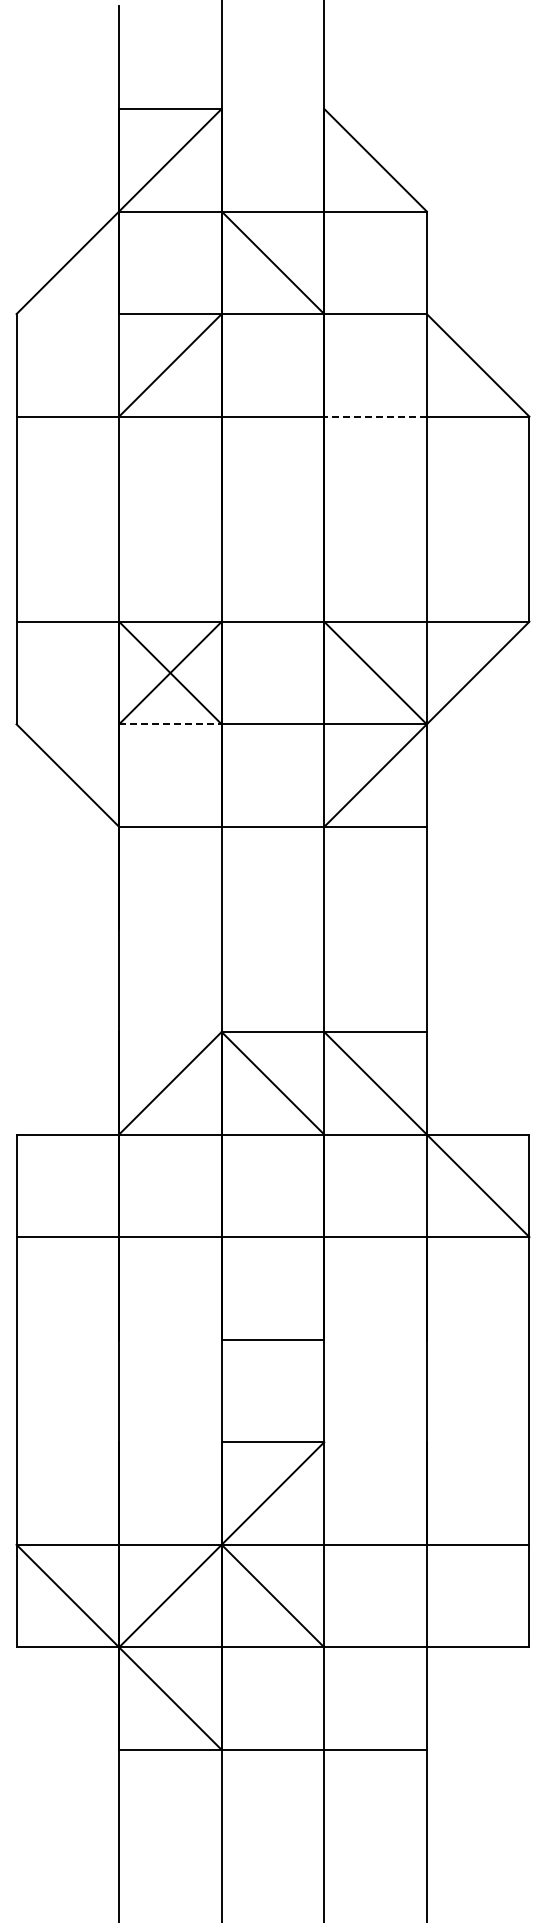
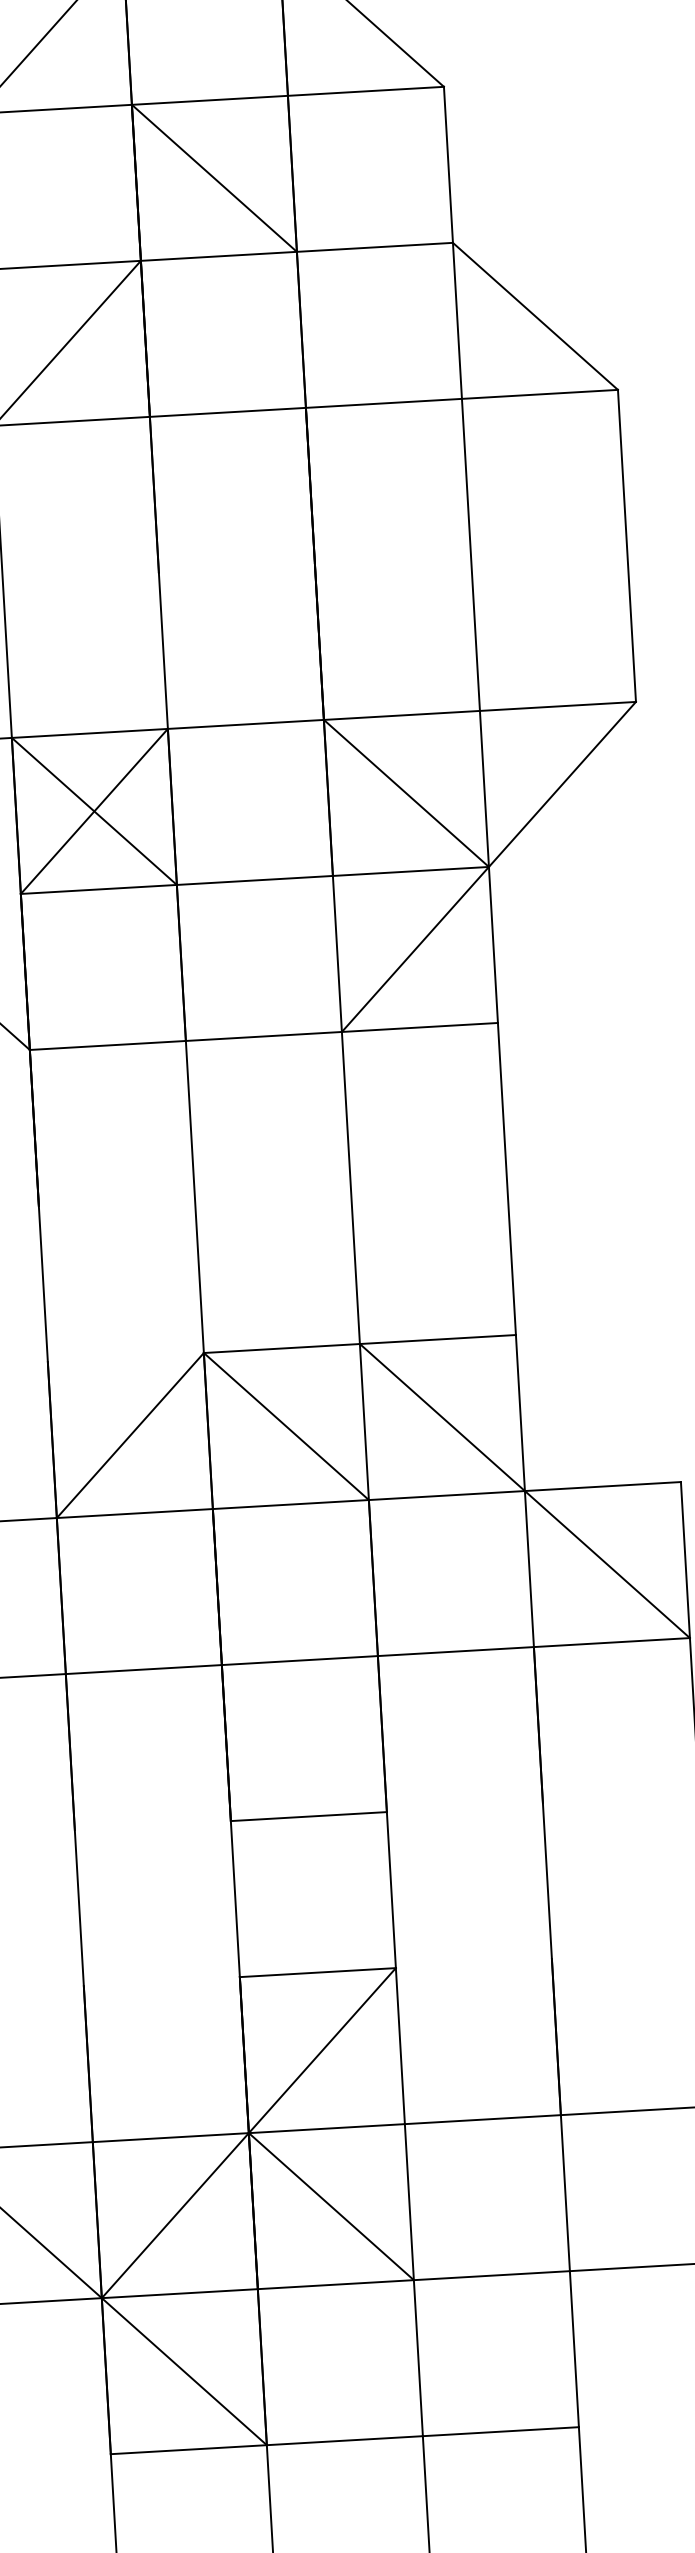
line: (375, 416) -> (383, 403), dashed -> solid
line: (170, 724) -> (98, 889), dashed -> solid

